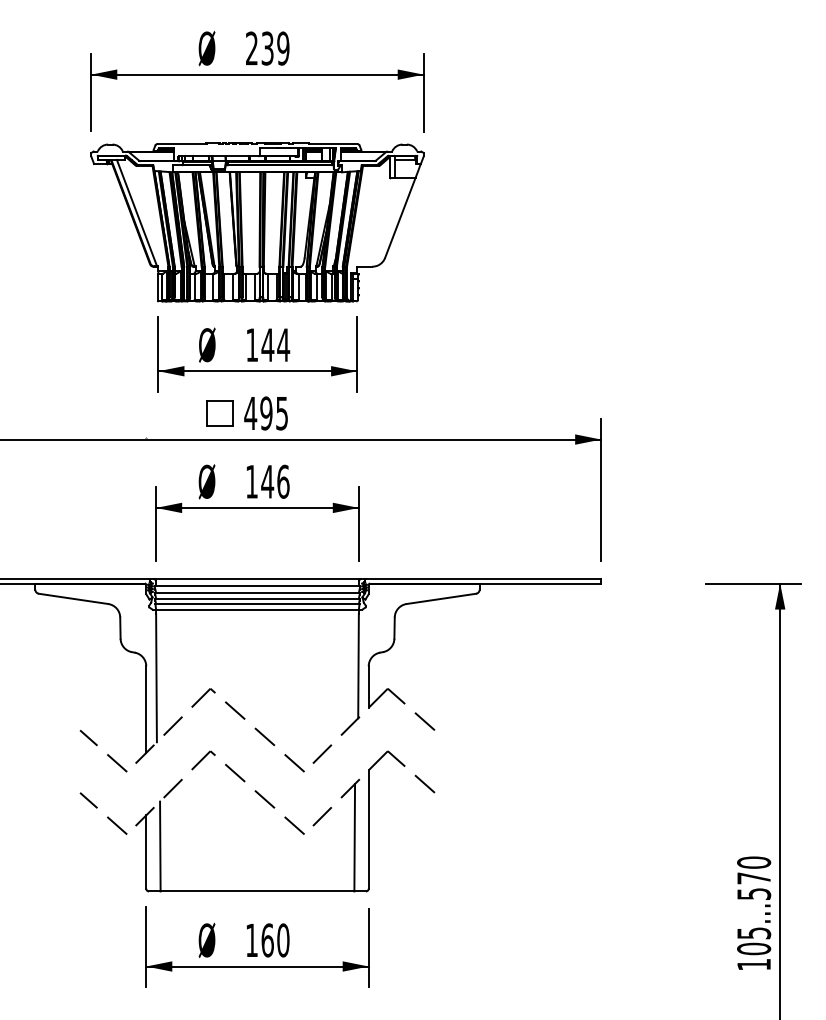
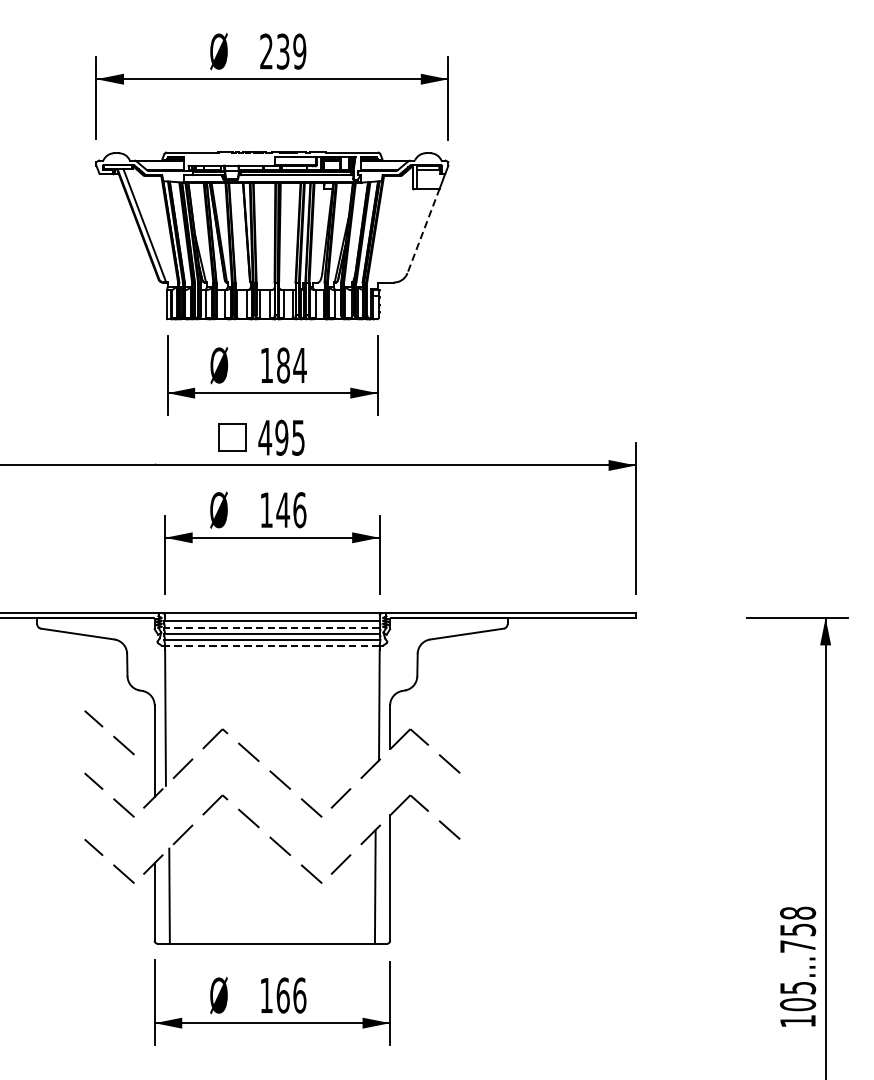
line: (400, 217) -> (423, 230), solid -> dashed
text: (267, 345) -> (283, 365), 144 -> 184
line: (256, 593) -> (271, 628), solid -> dashed
line: (256, 609) -> (271, 645), solid -> dashed
line: (107, 695) -> (113, 736), added
text: (754, 877) -> (798, 928), 105...570 -> 105...758
text: (283, 939) -> (299, 994), 160 -> 166

